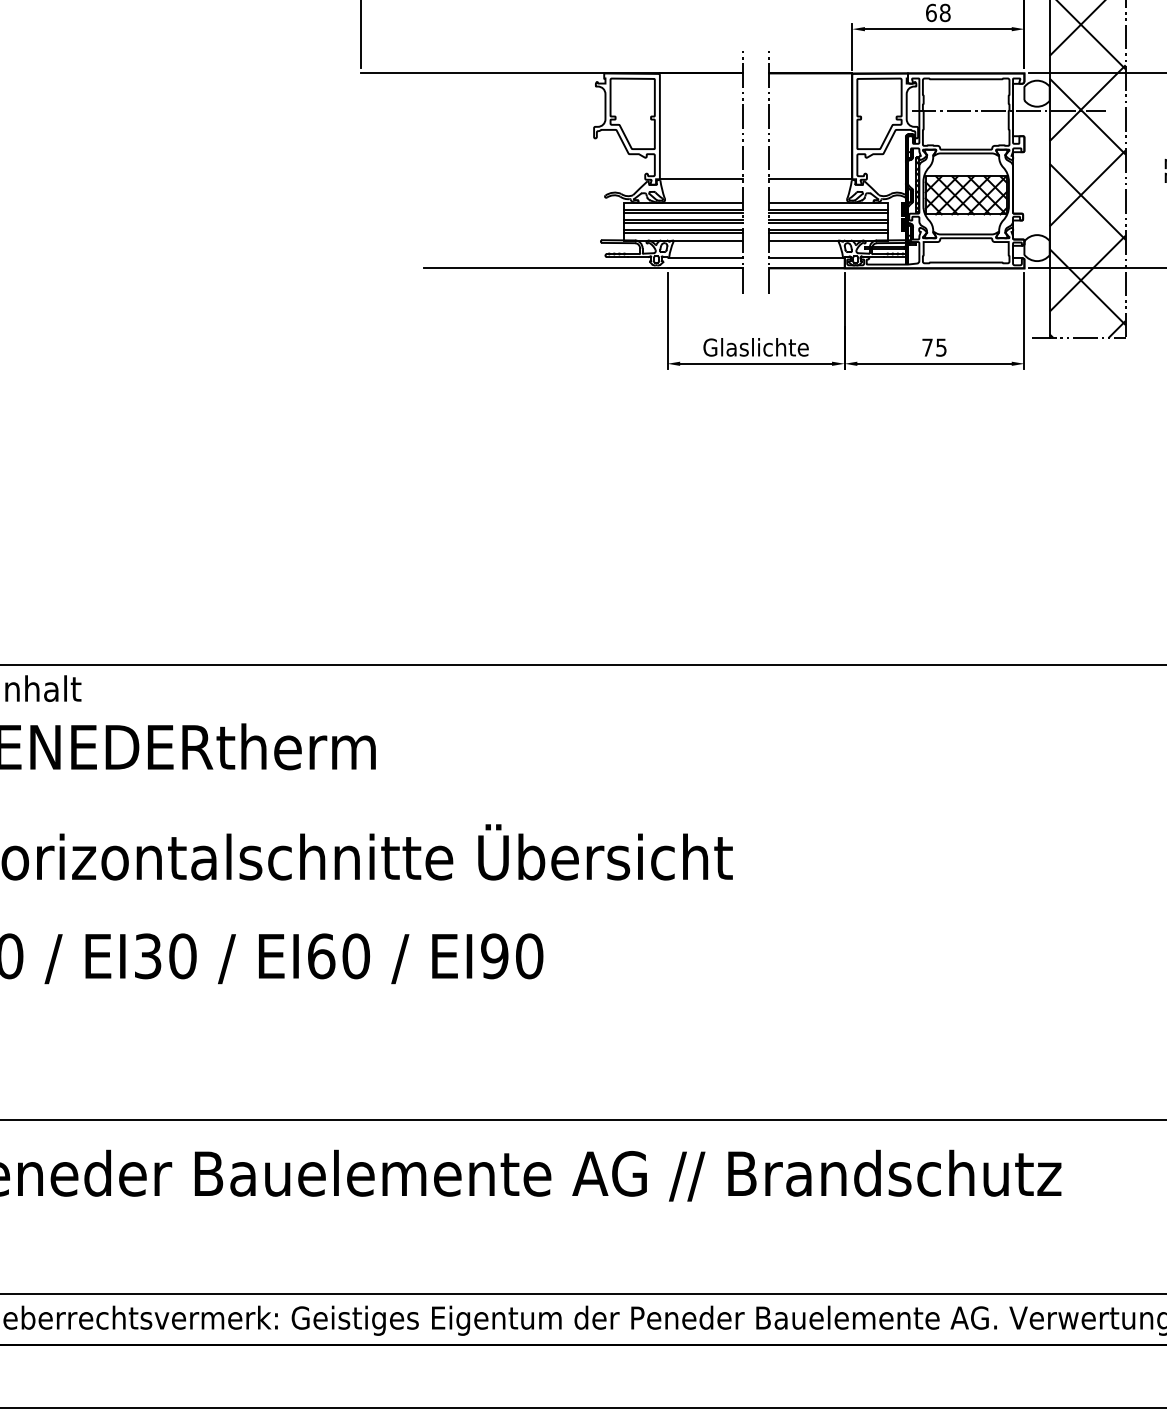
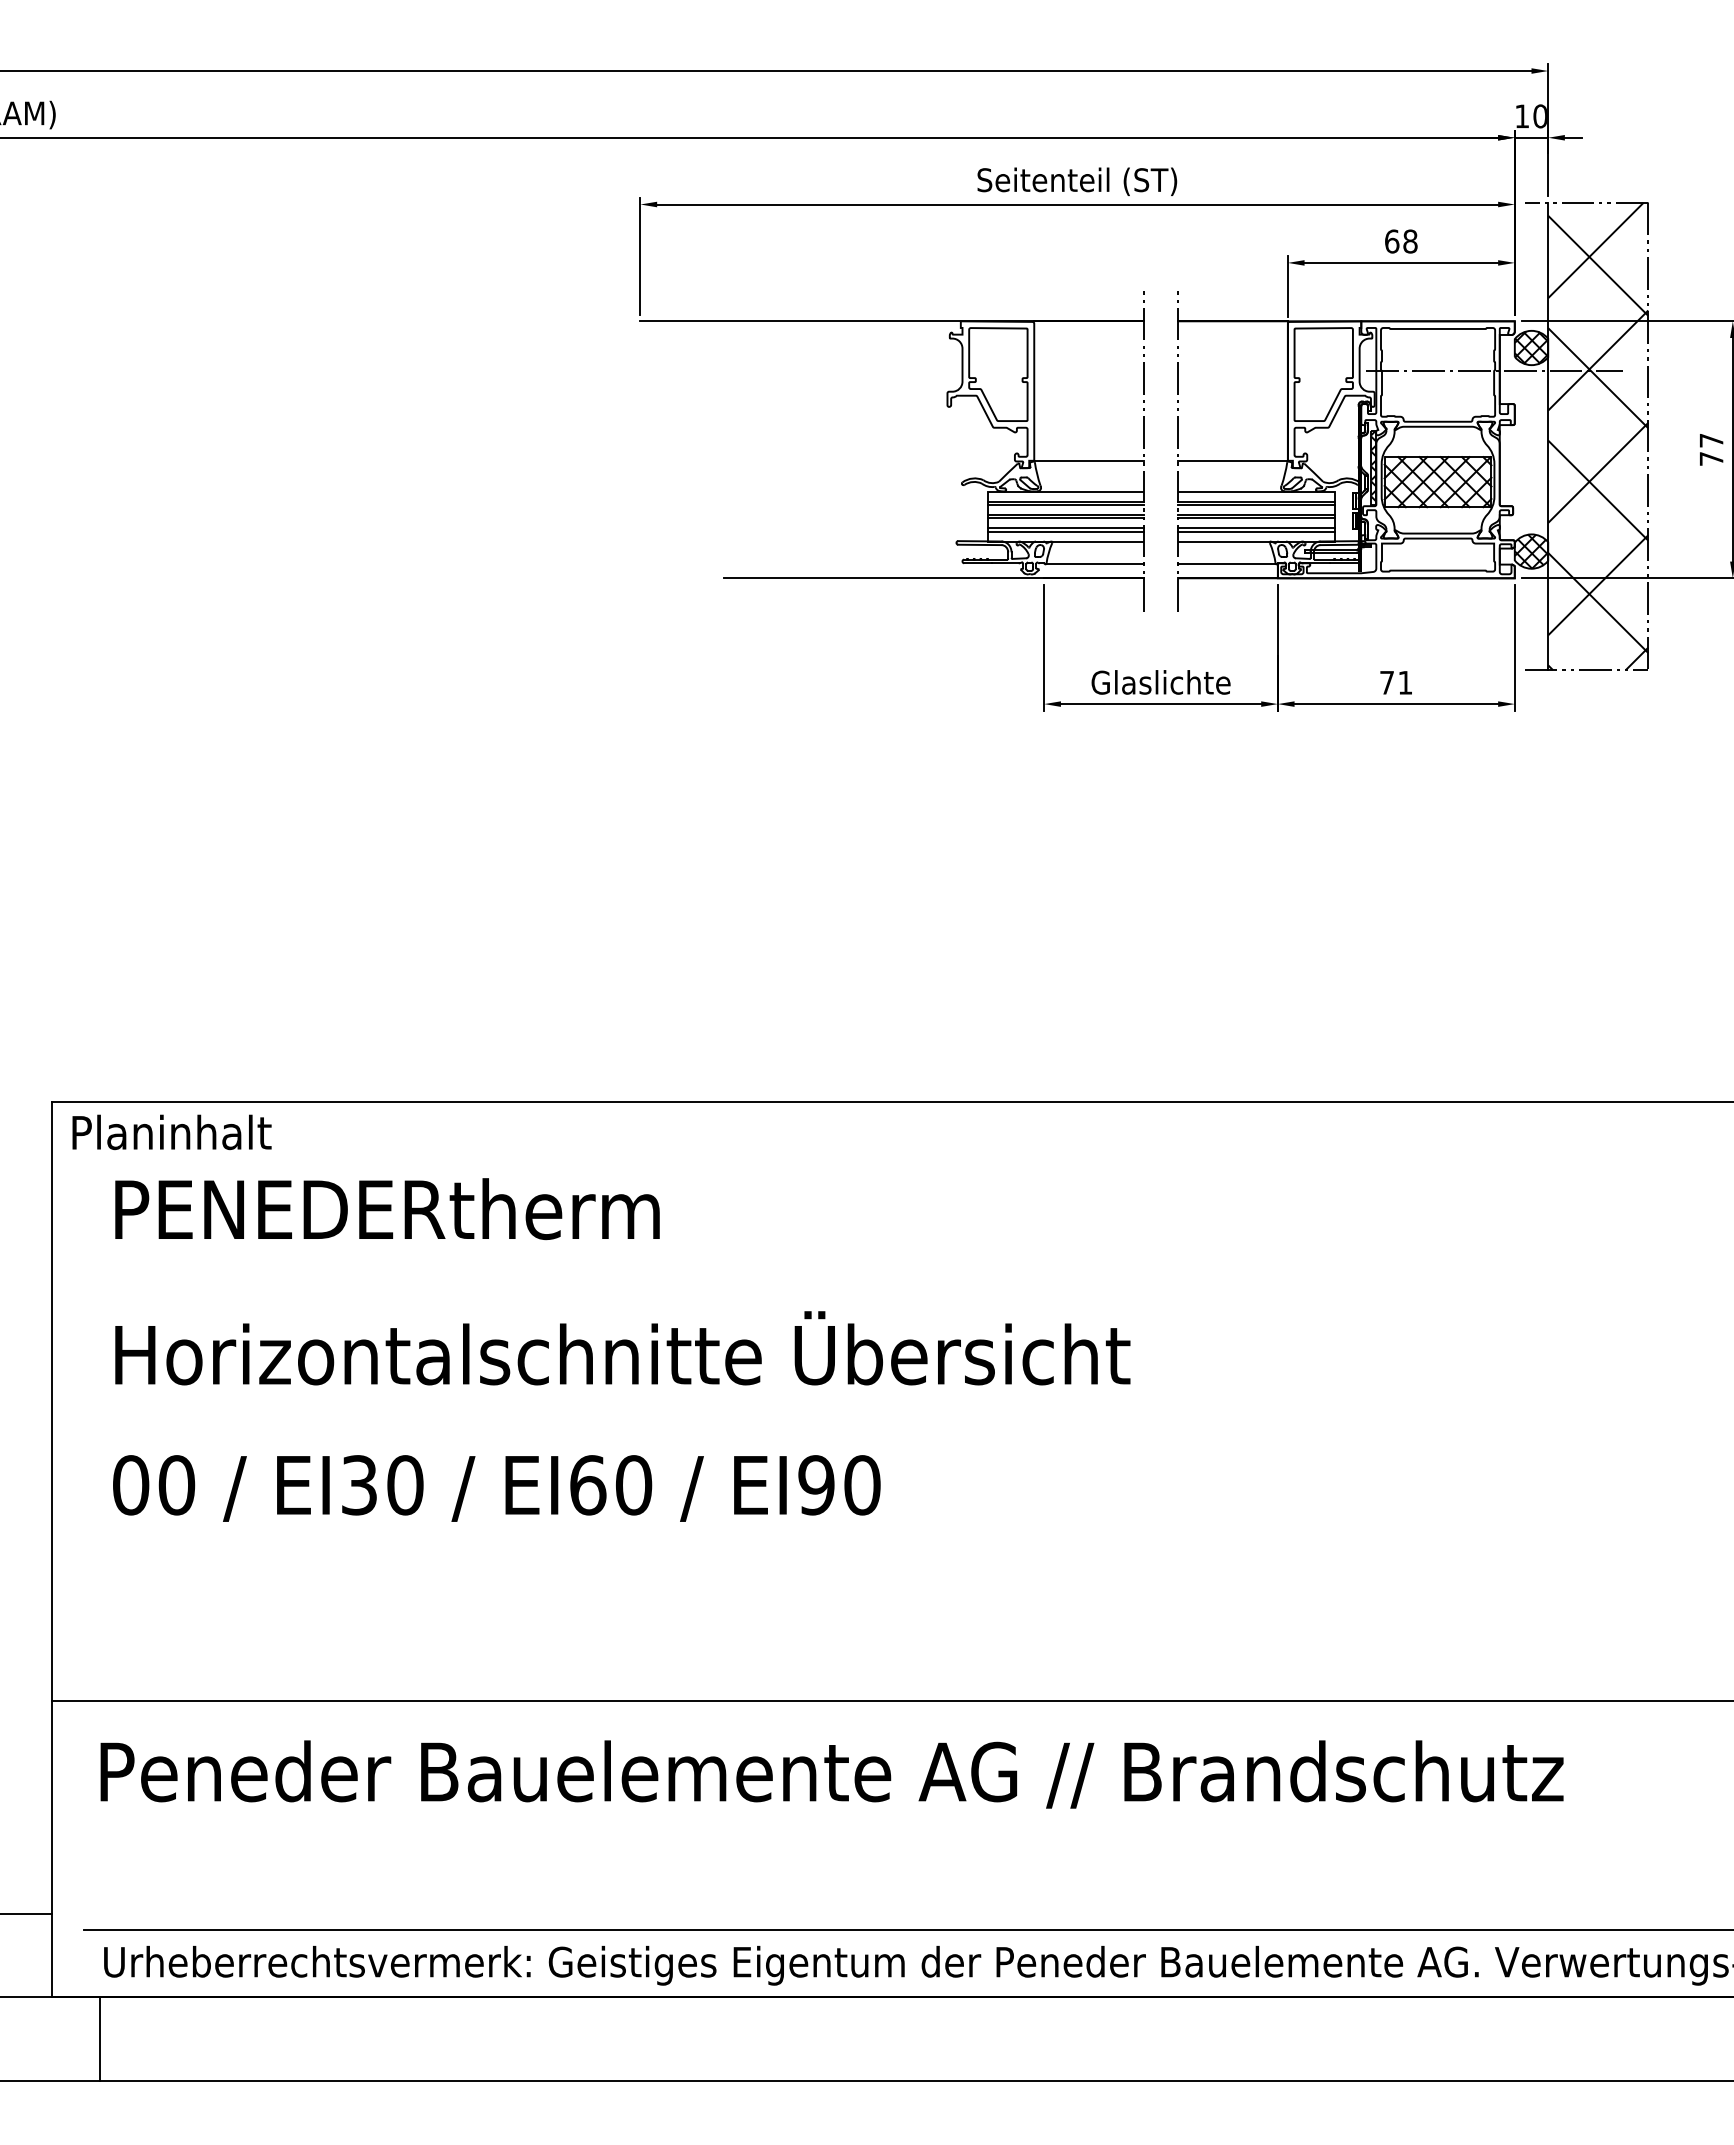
hatch: (1037, 93) -> (1531, 347), added
hatch: (1037, 248) -> (1531, 551), added
text: (941, 347) -> (1405, 682), 75 -> 71

